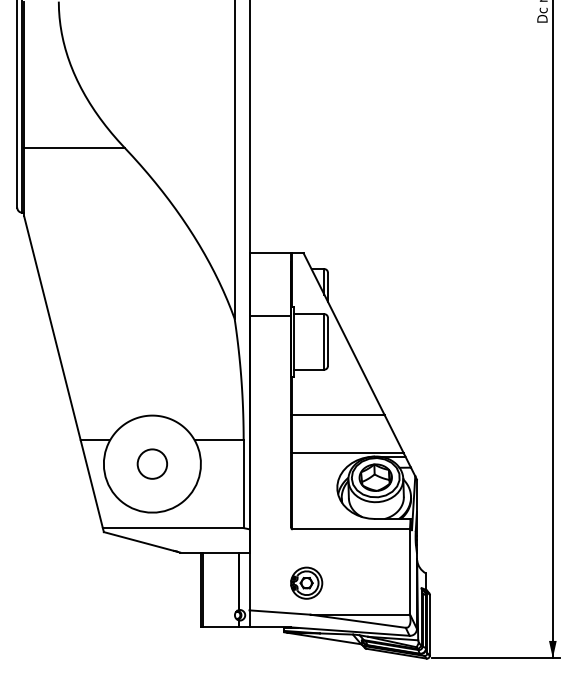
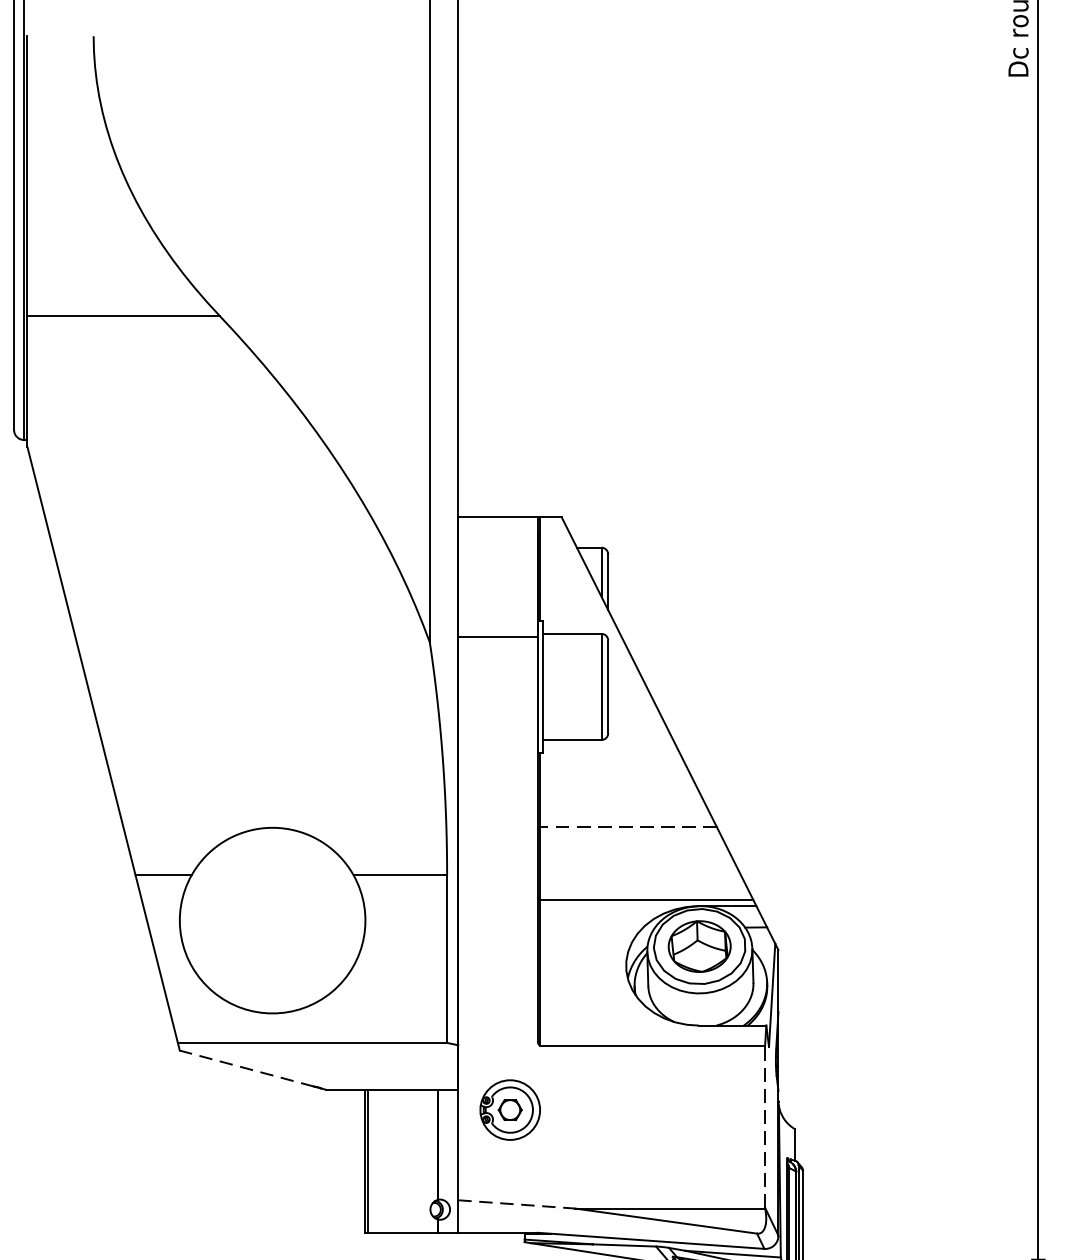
line: (338, 415) -> (628, 827), solid -> dashed
circle: (151, 463) -> (270, 919), removed
line: (138, 541) -> (246, 1068), solid -> dashed
line: (409, 571) -> (764, 1125), solid -> dashed
part: (306, 582) -> (509, 1108), moved
line: (280, 612) -> (517, 1204), solid -> dashed

